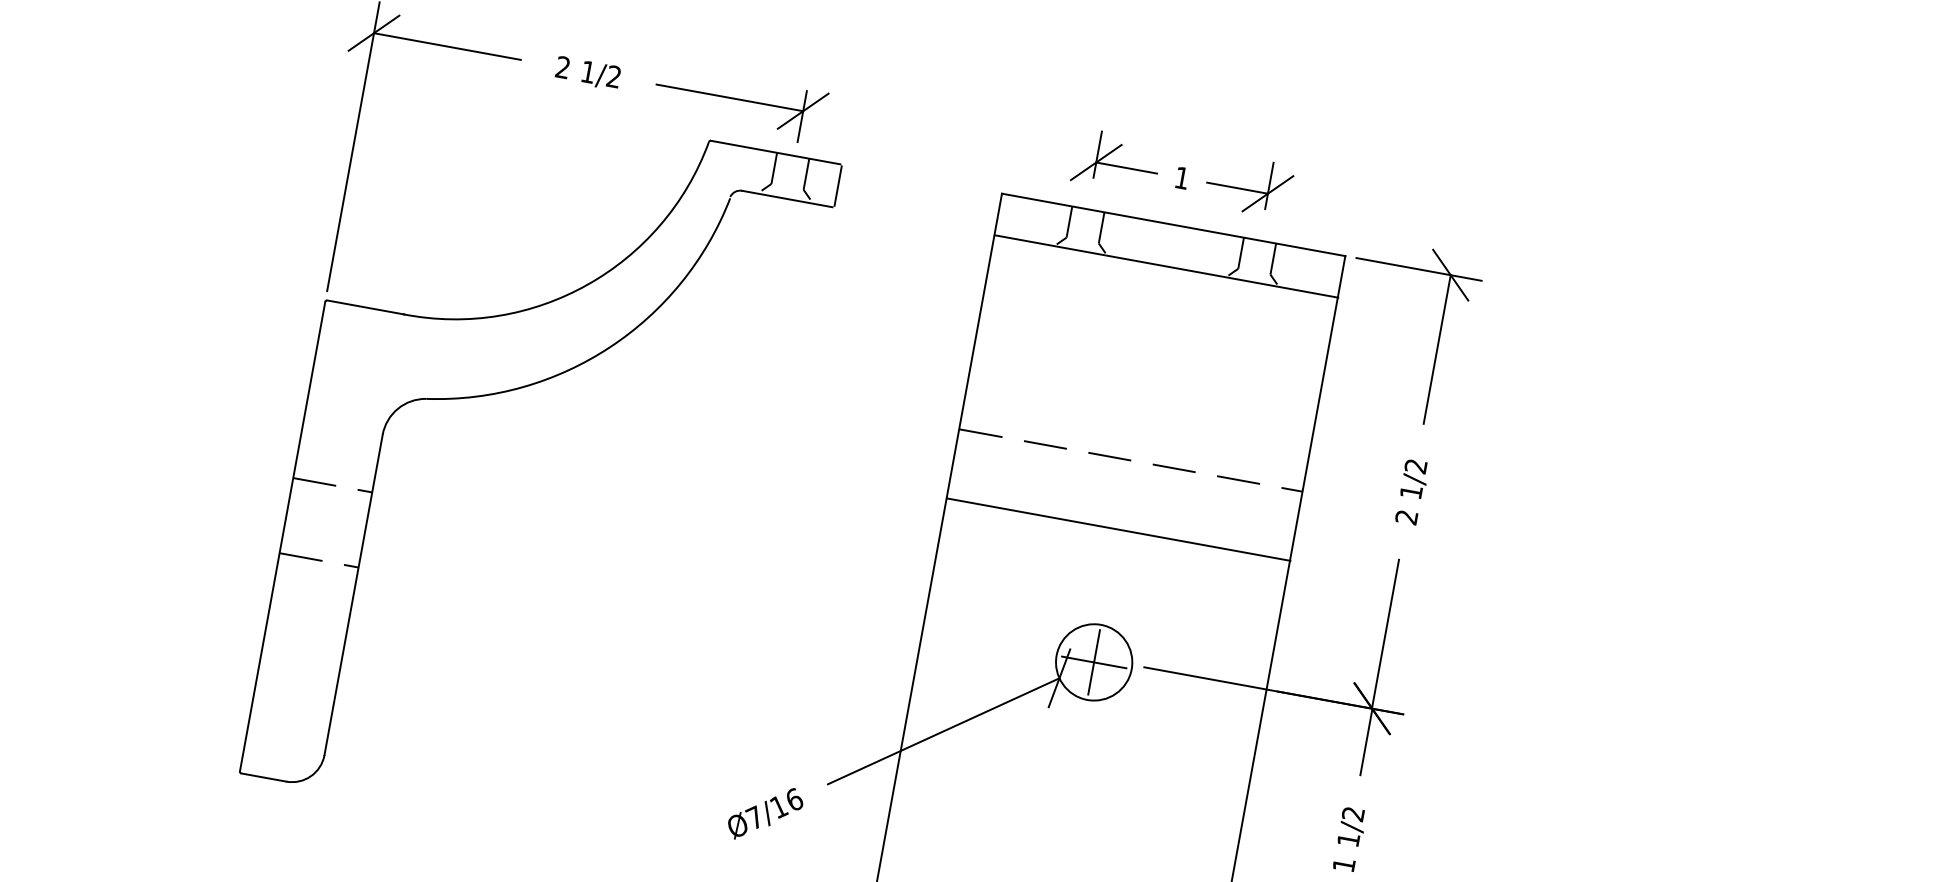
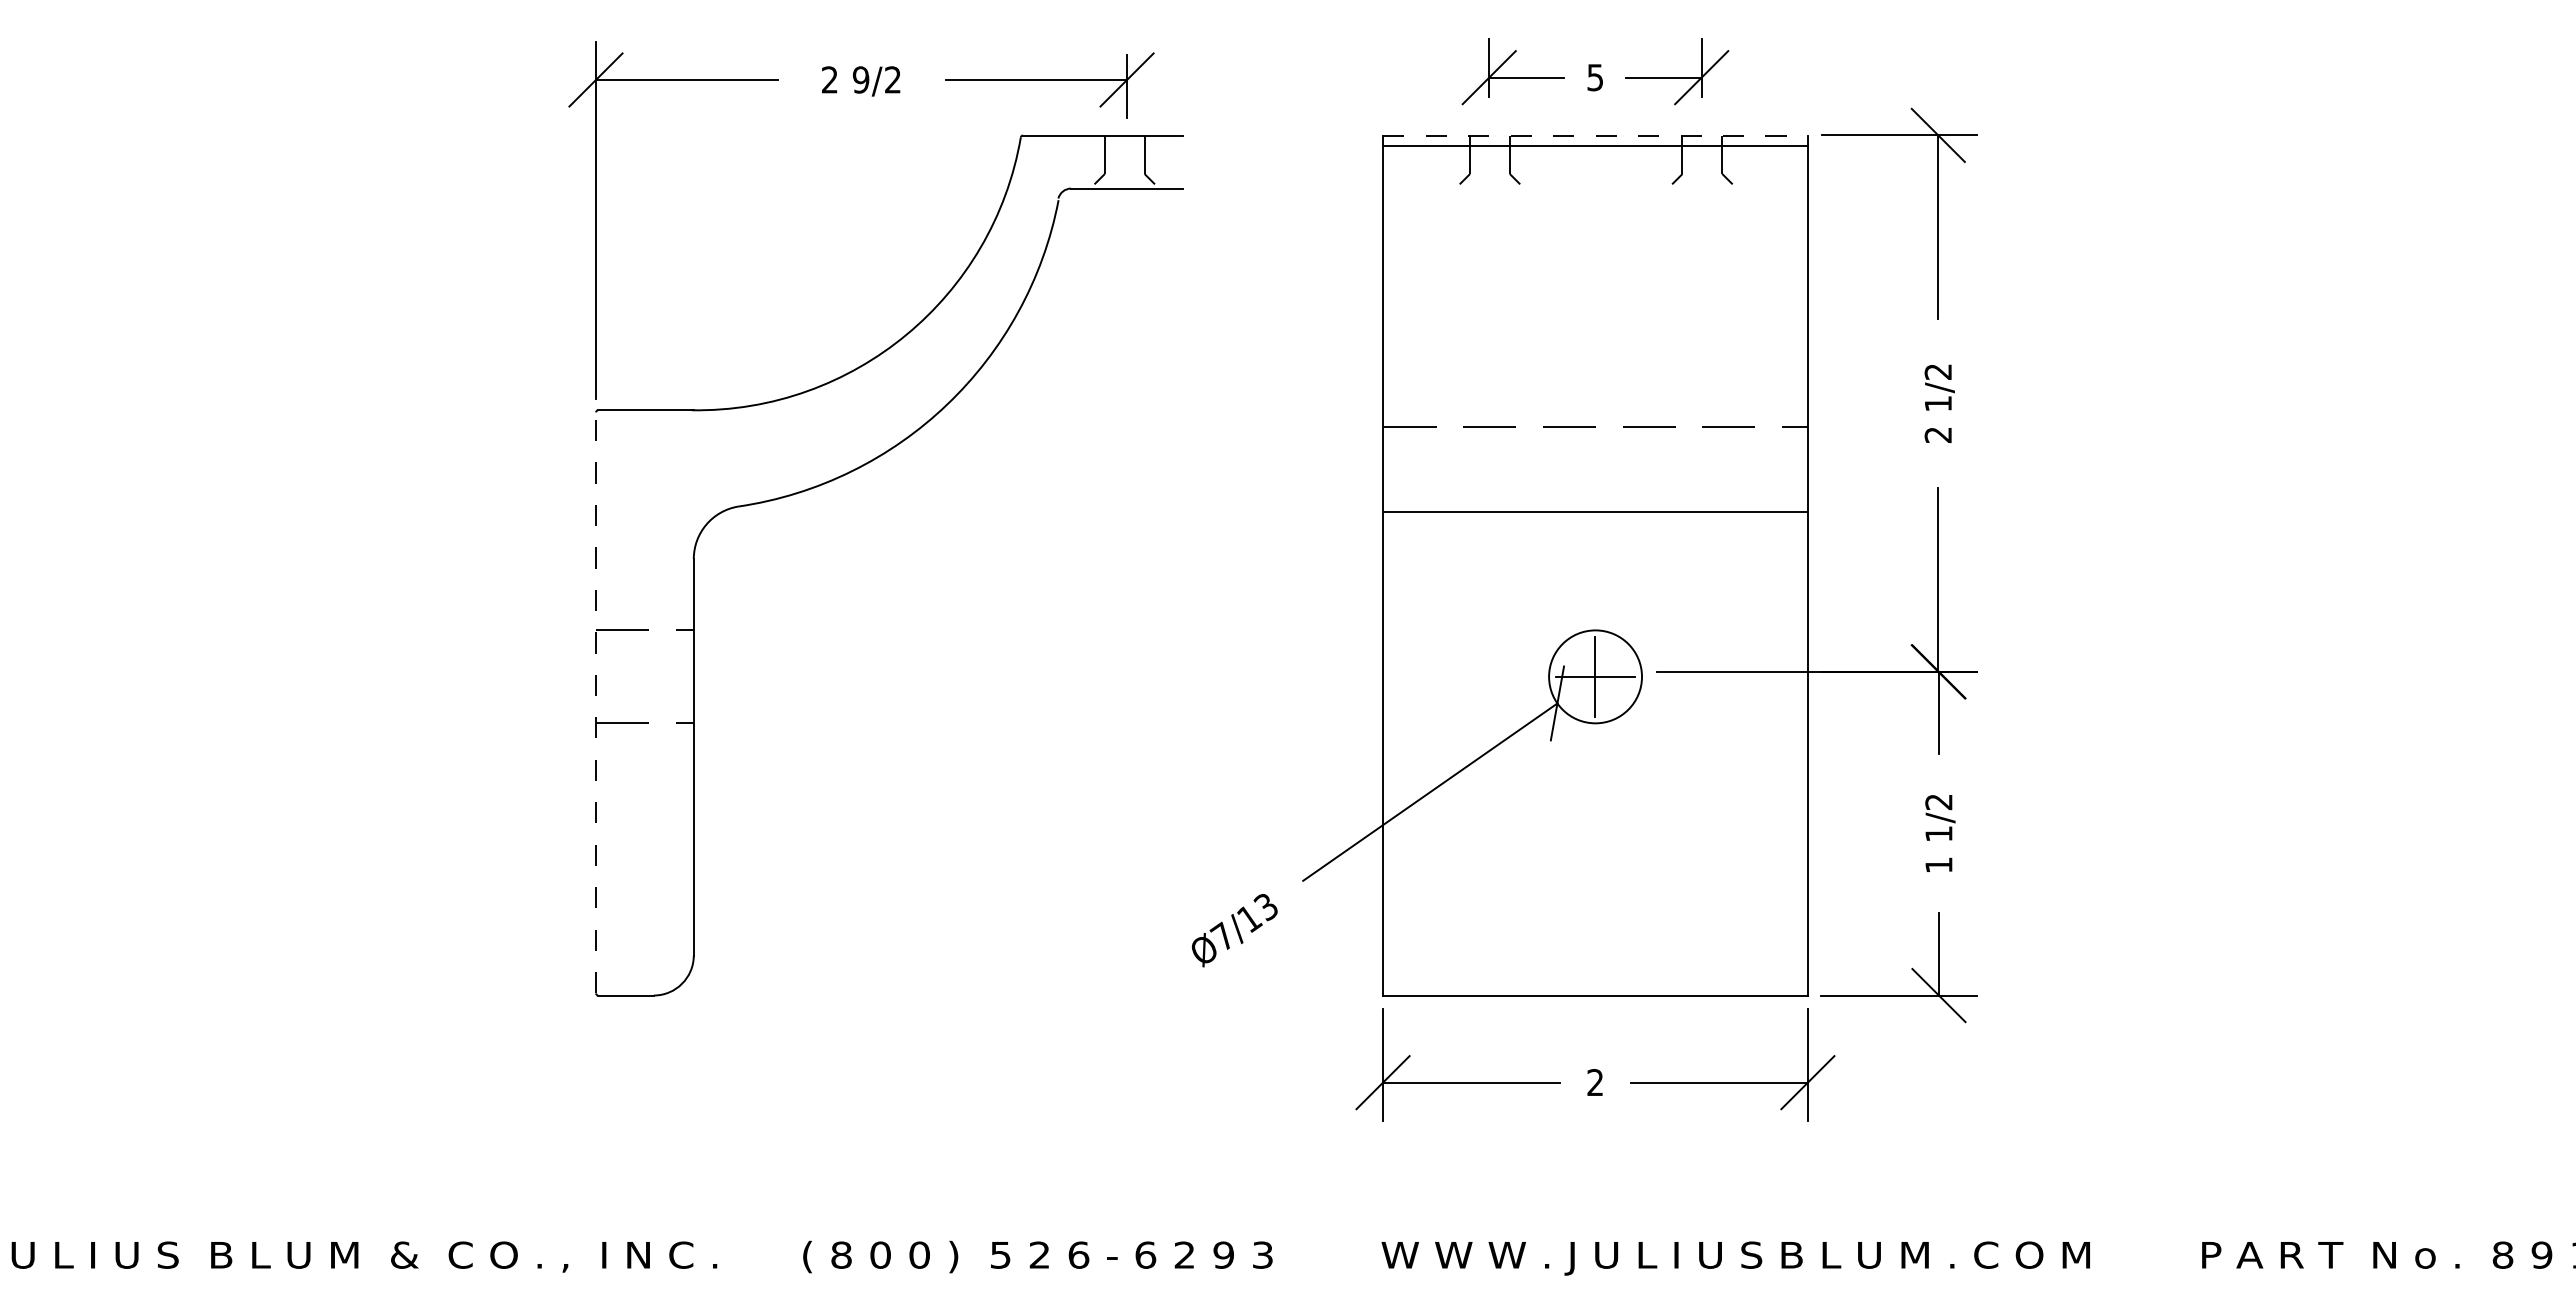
text: (587, 71) -> (860, 79), 1/2 -> 9/2
text: (1181, 177) -> (1594, 77), 1 -> 5
line: (838, 185) -> (1185, 161), removed
line: (1174, 225) -> (1596, 135), solid -> dashed
line: (1166, 266) -> (1595, 145), moved
line: (283, 536) -> (596, 702), solid -> dashed
text: (793, 799) -> (1265, 906), Ø7/16 -> Ø7/13

